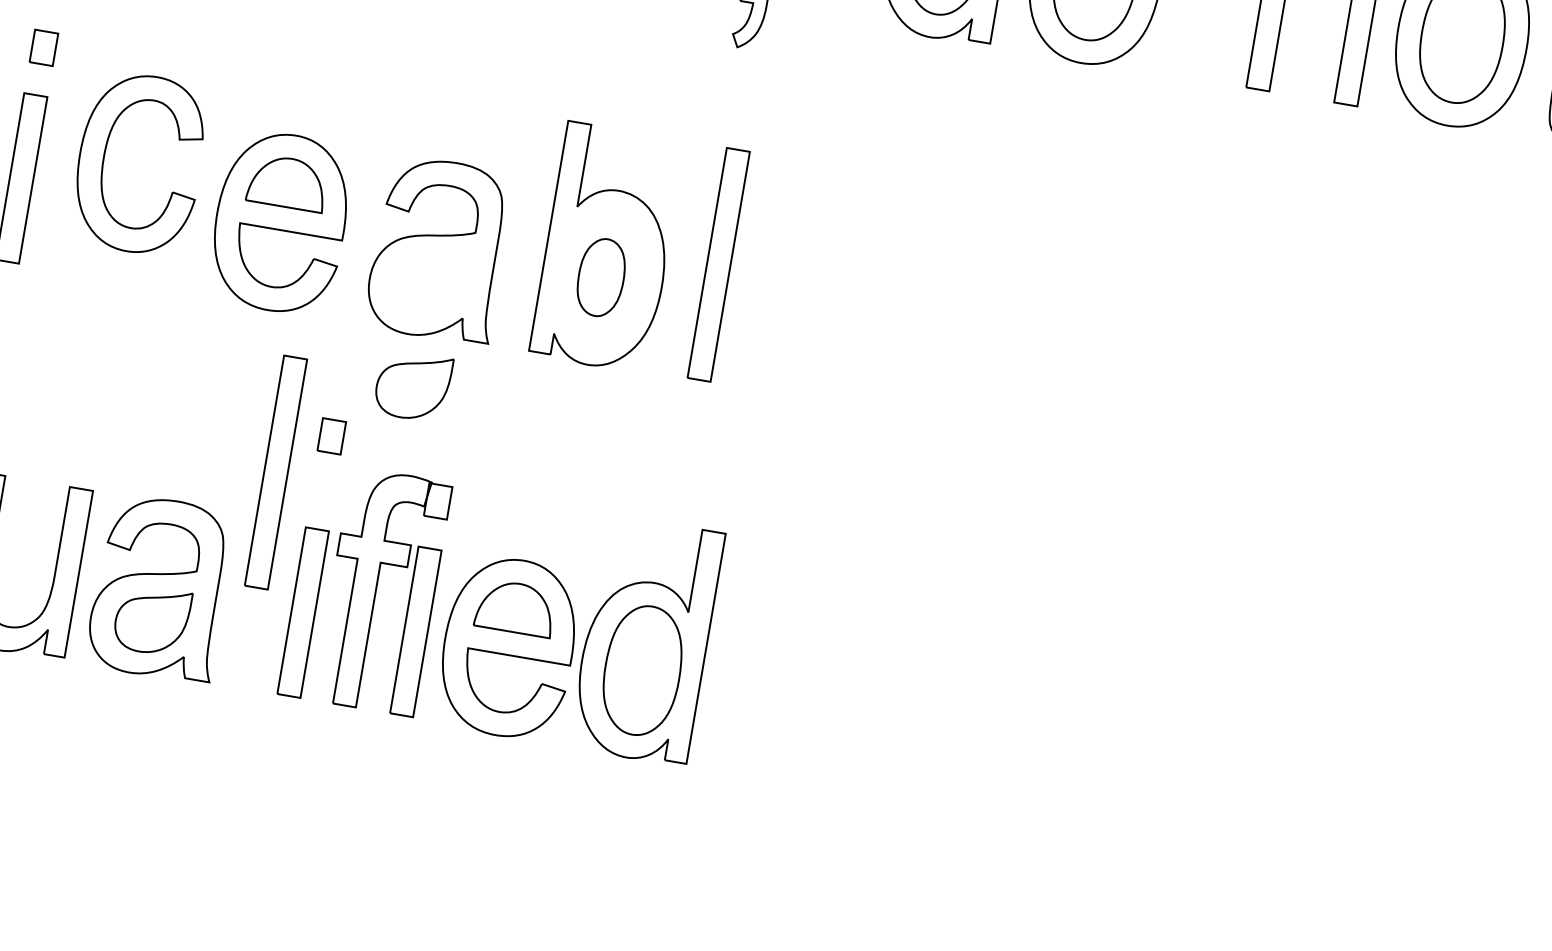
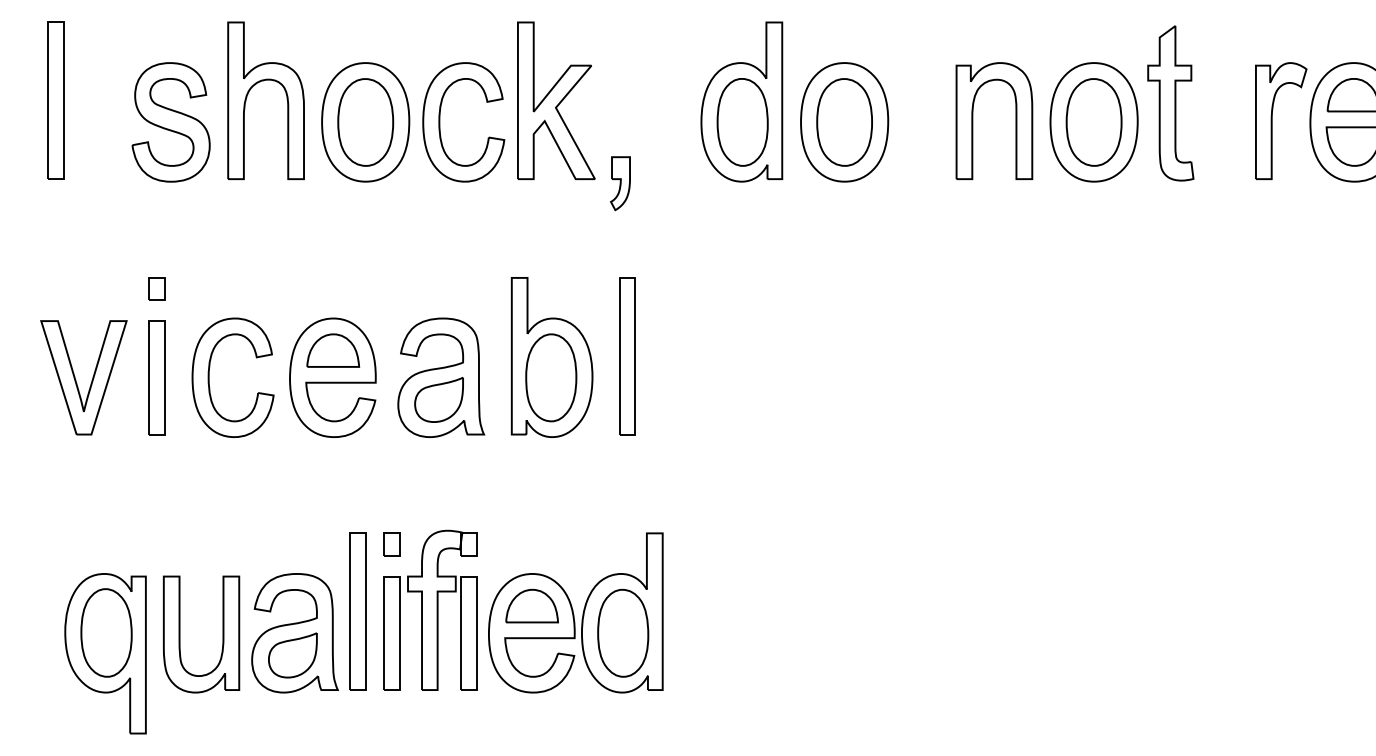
part: (105, 157) -> (209, 377), moved
part: (601, 277) -> (551, 377), size x1.67
part: (412, 385) -> (438, 399), moved
part: (331, 436) -> (391, 544), moved
part: (275, 472) -> (357, 611), moved

